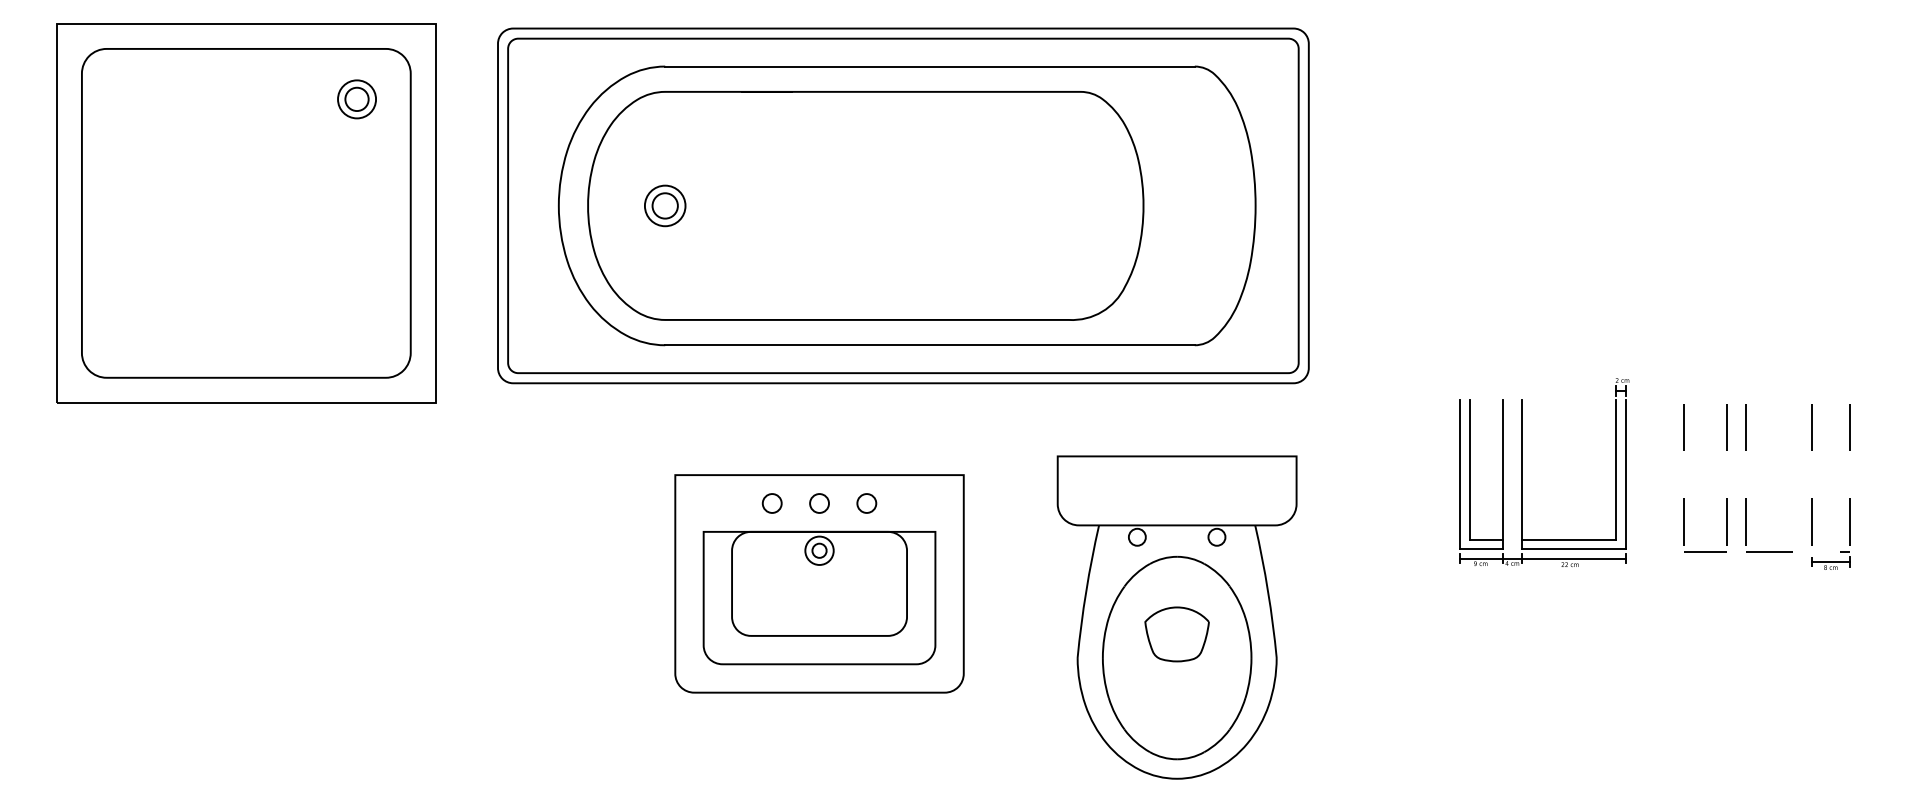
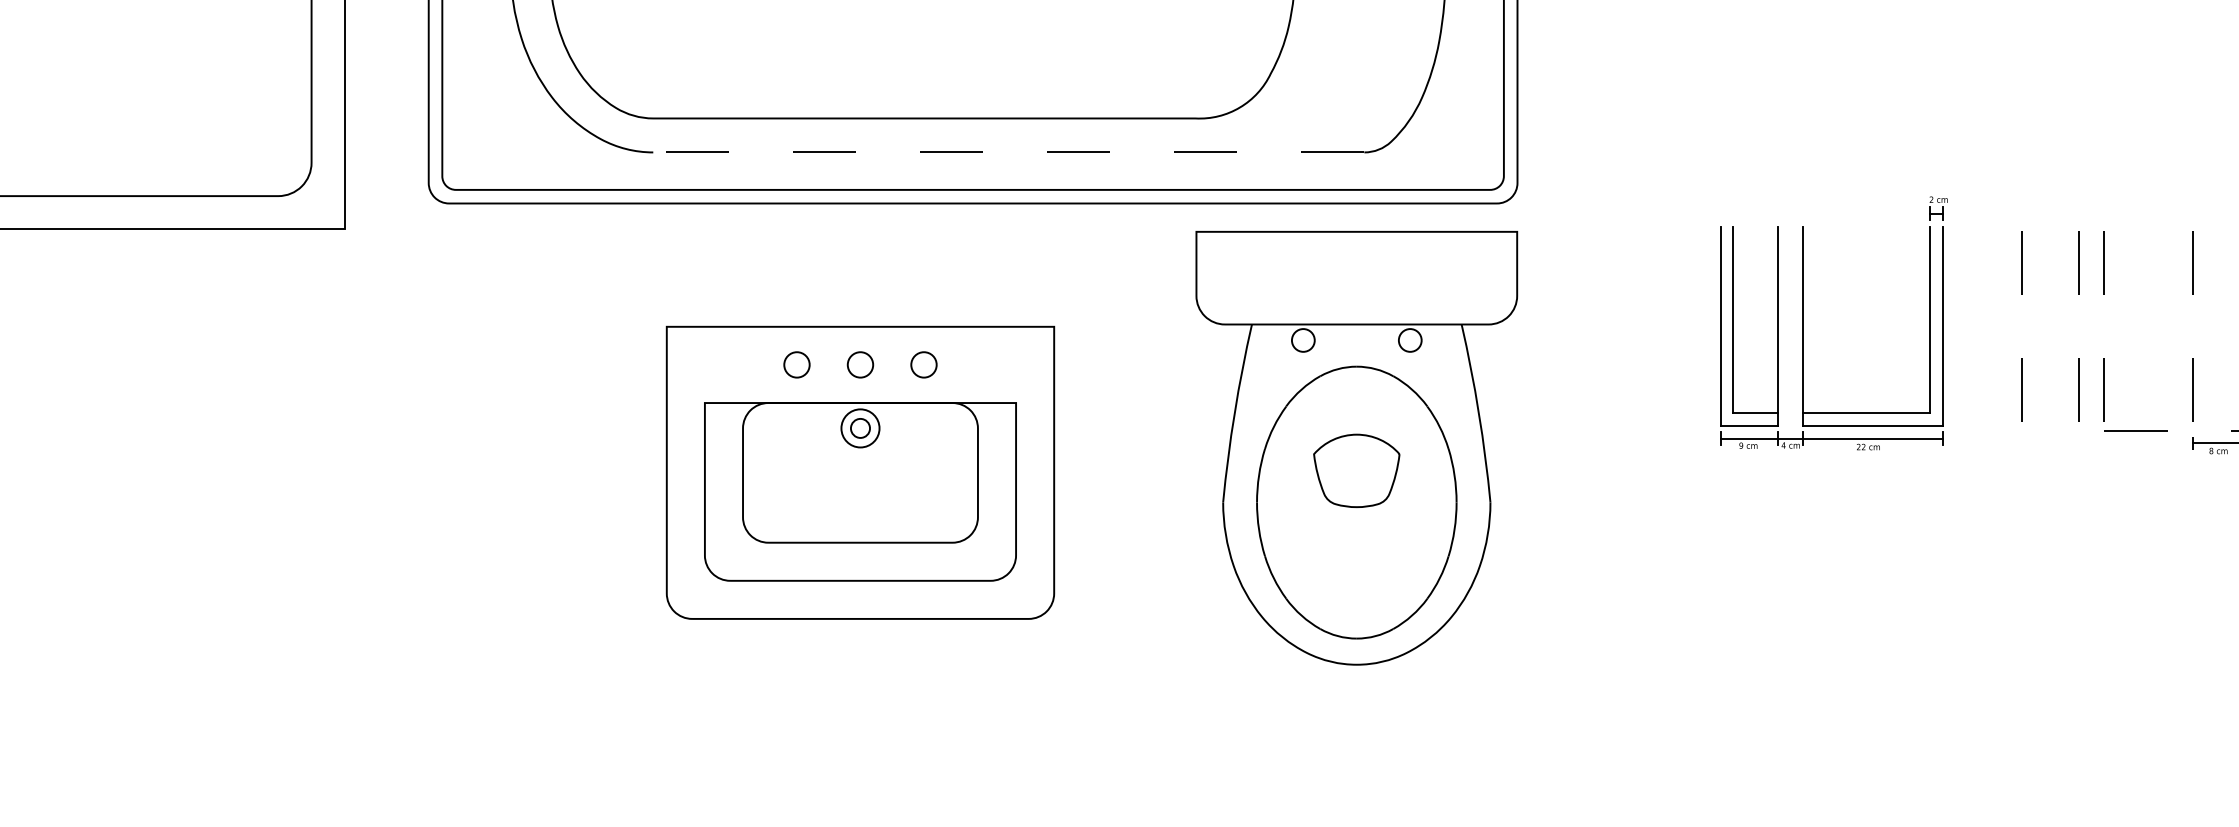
line: (930, 345) -> (1009, 152), solid -> dashed
line: (1705, 552) -> (2050, 430), removed
part: (1176, 617) -> (1355, 448), moved

